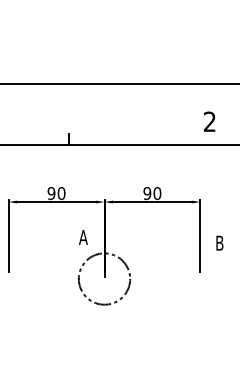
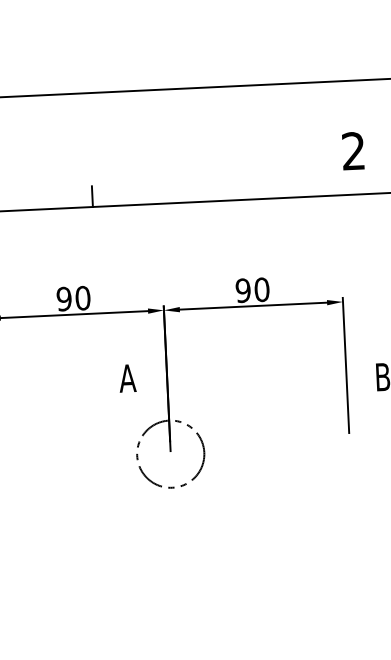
circle: (104, 278) -> (170, 453), size x0.7

